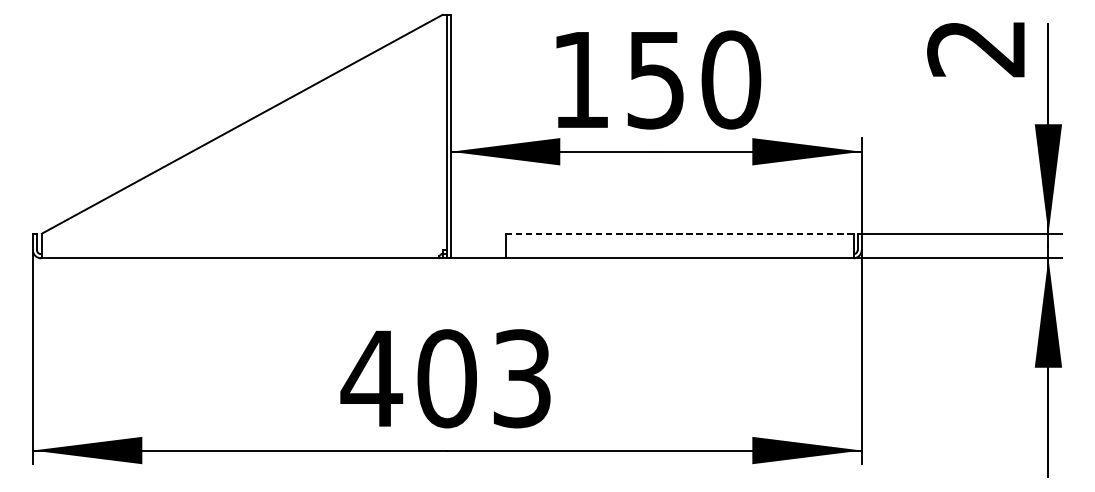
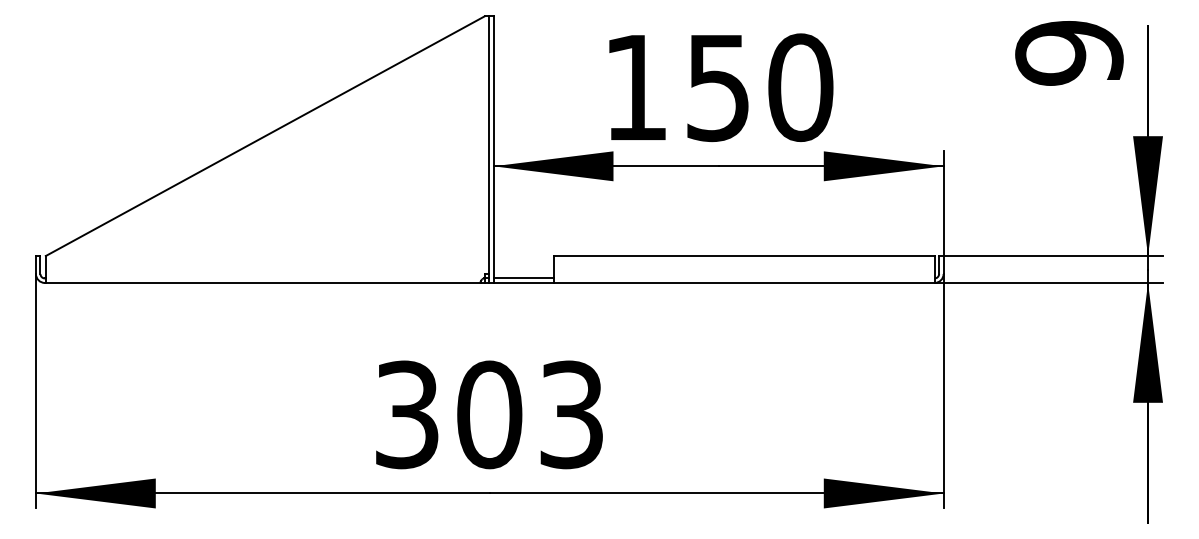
text: (976, 48) -> (1069, 53), 2 -> 9
line: (679, 234) -> (743, 256), dashed -> solid
line: (478, 254) -> (523, 278), added
text: (371, 378) -> (406, 414), 403 -> 303

